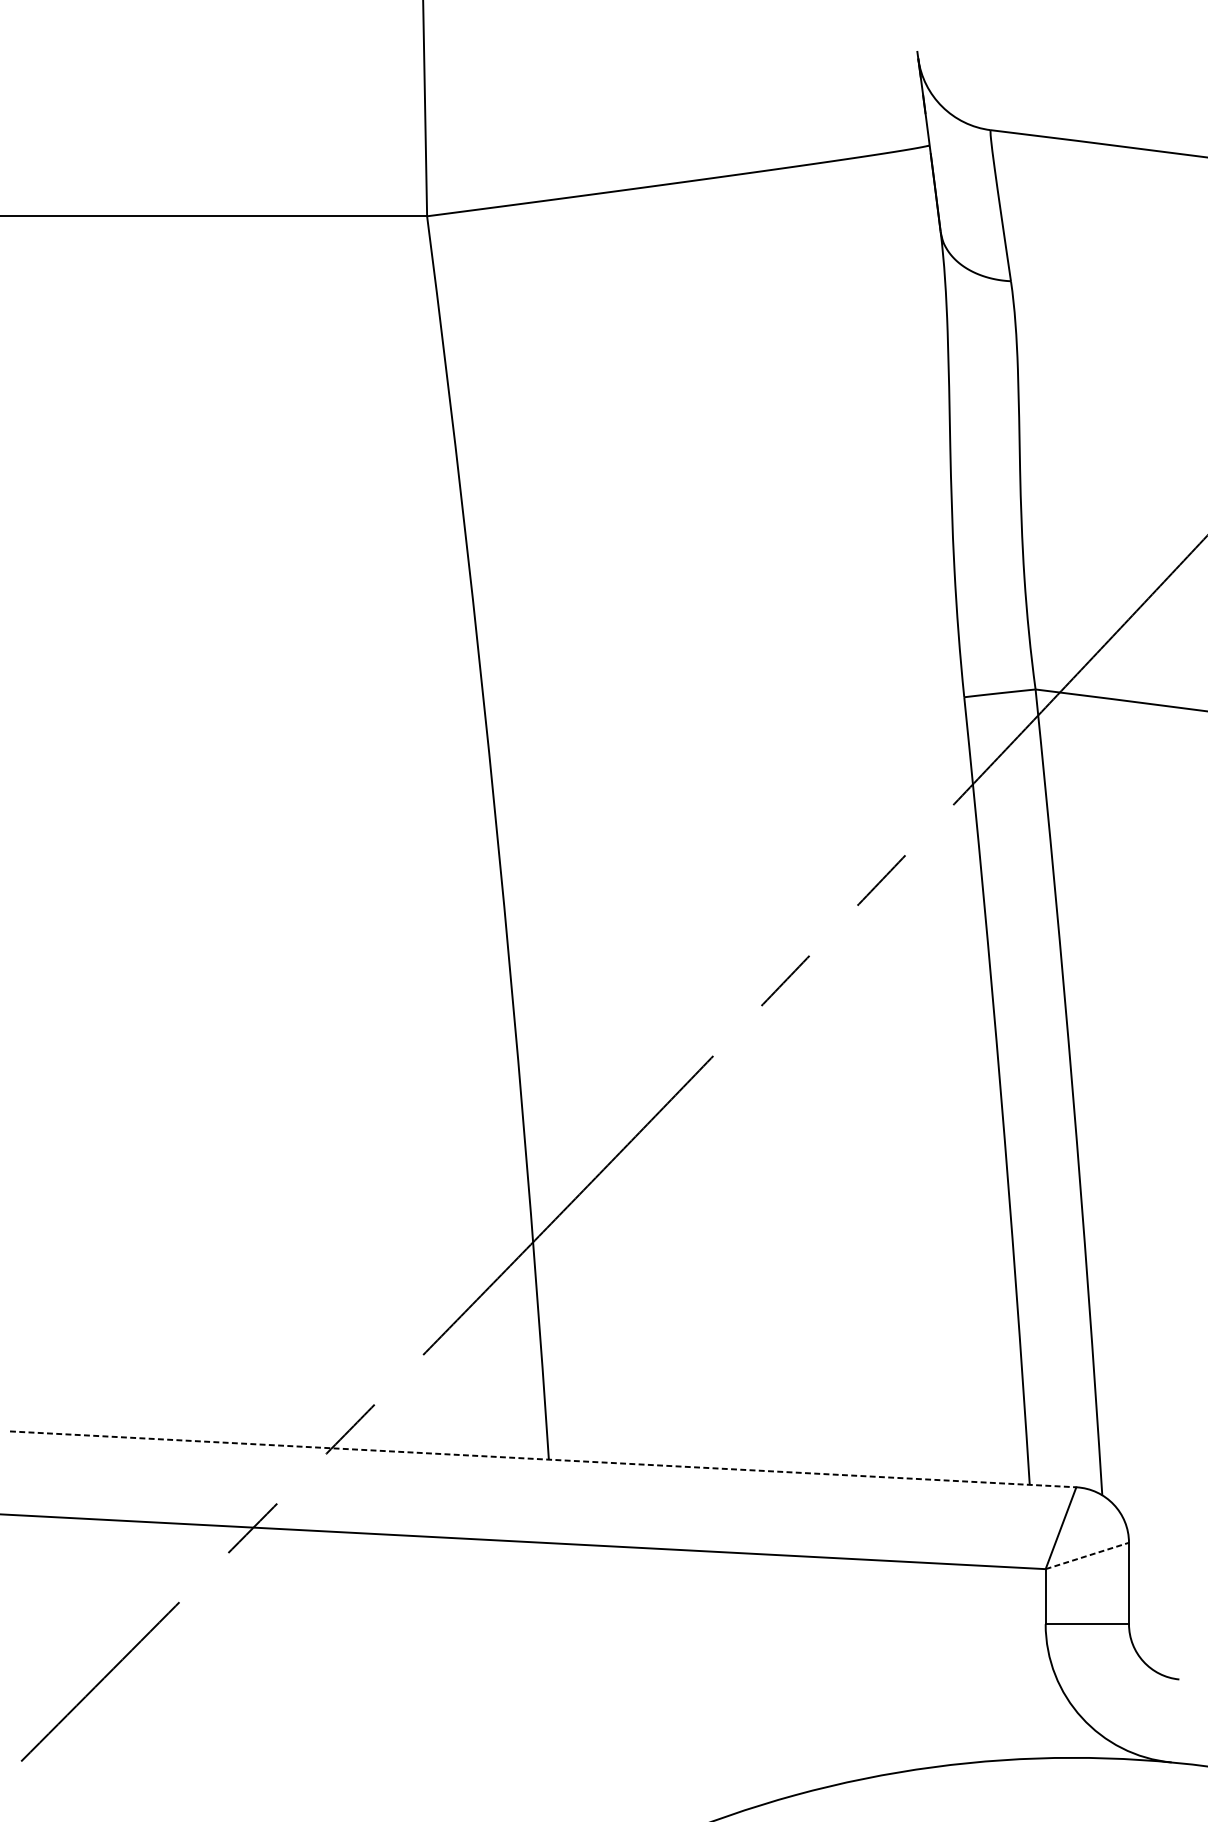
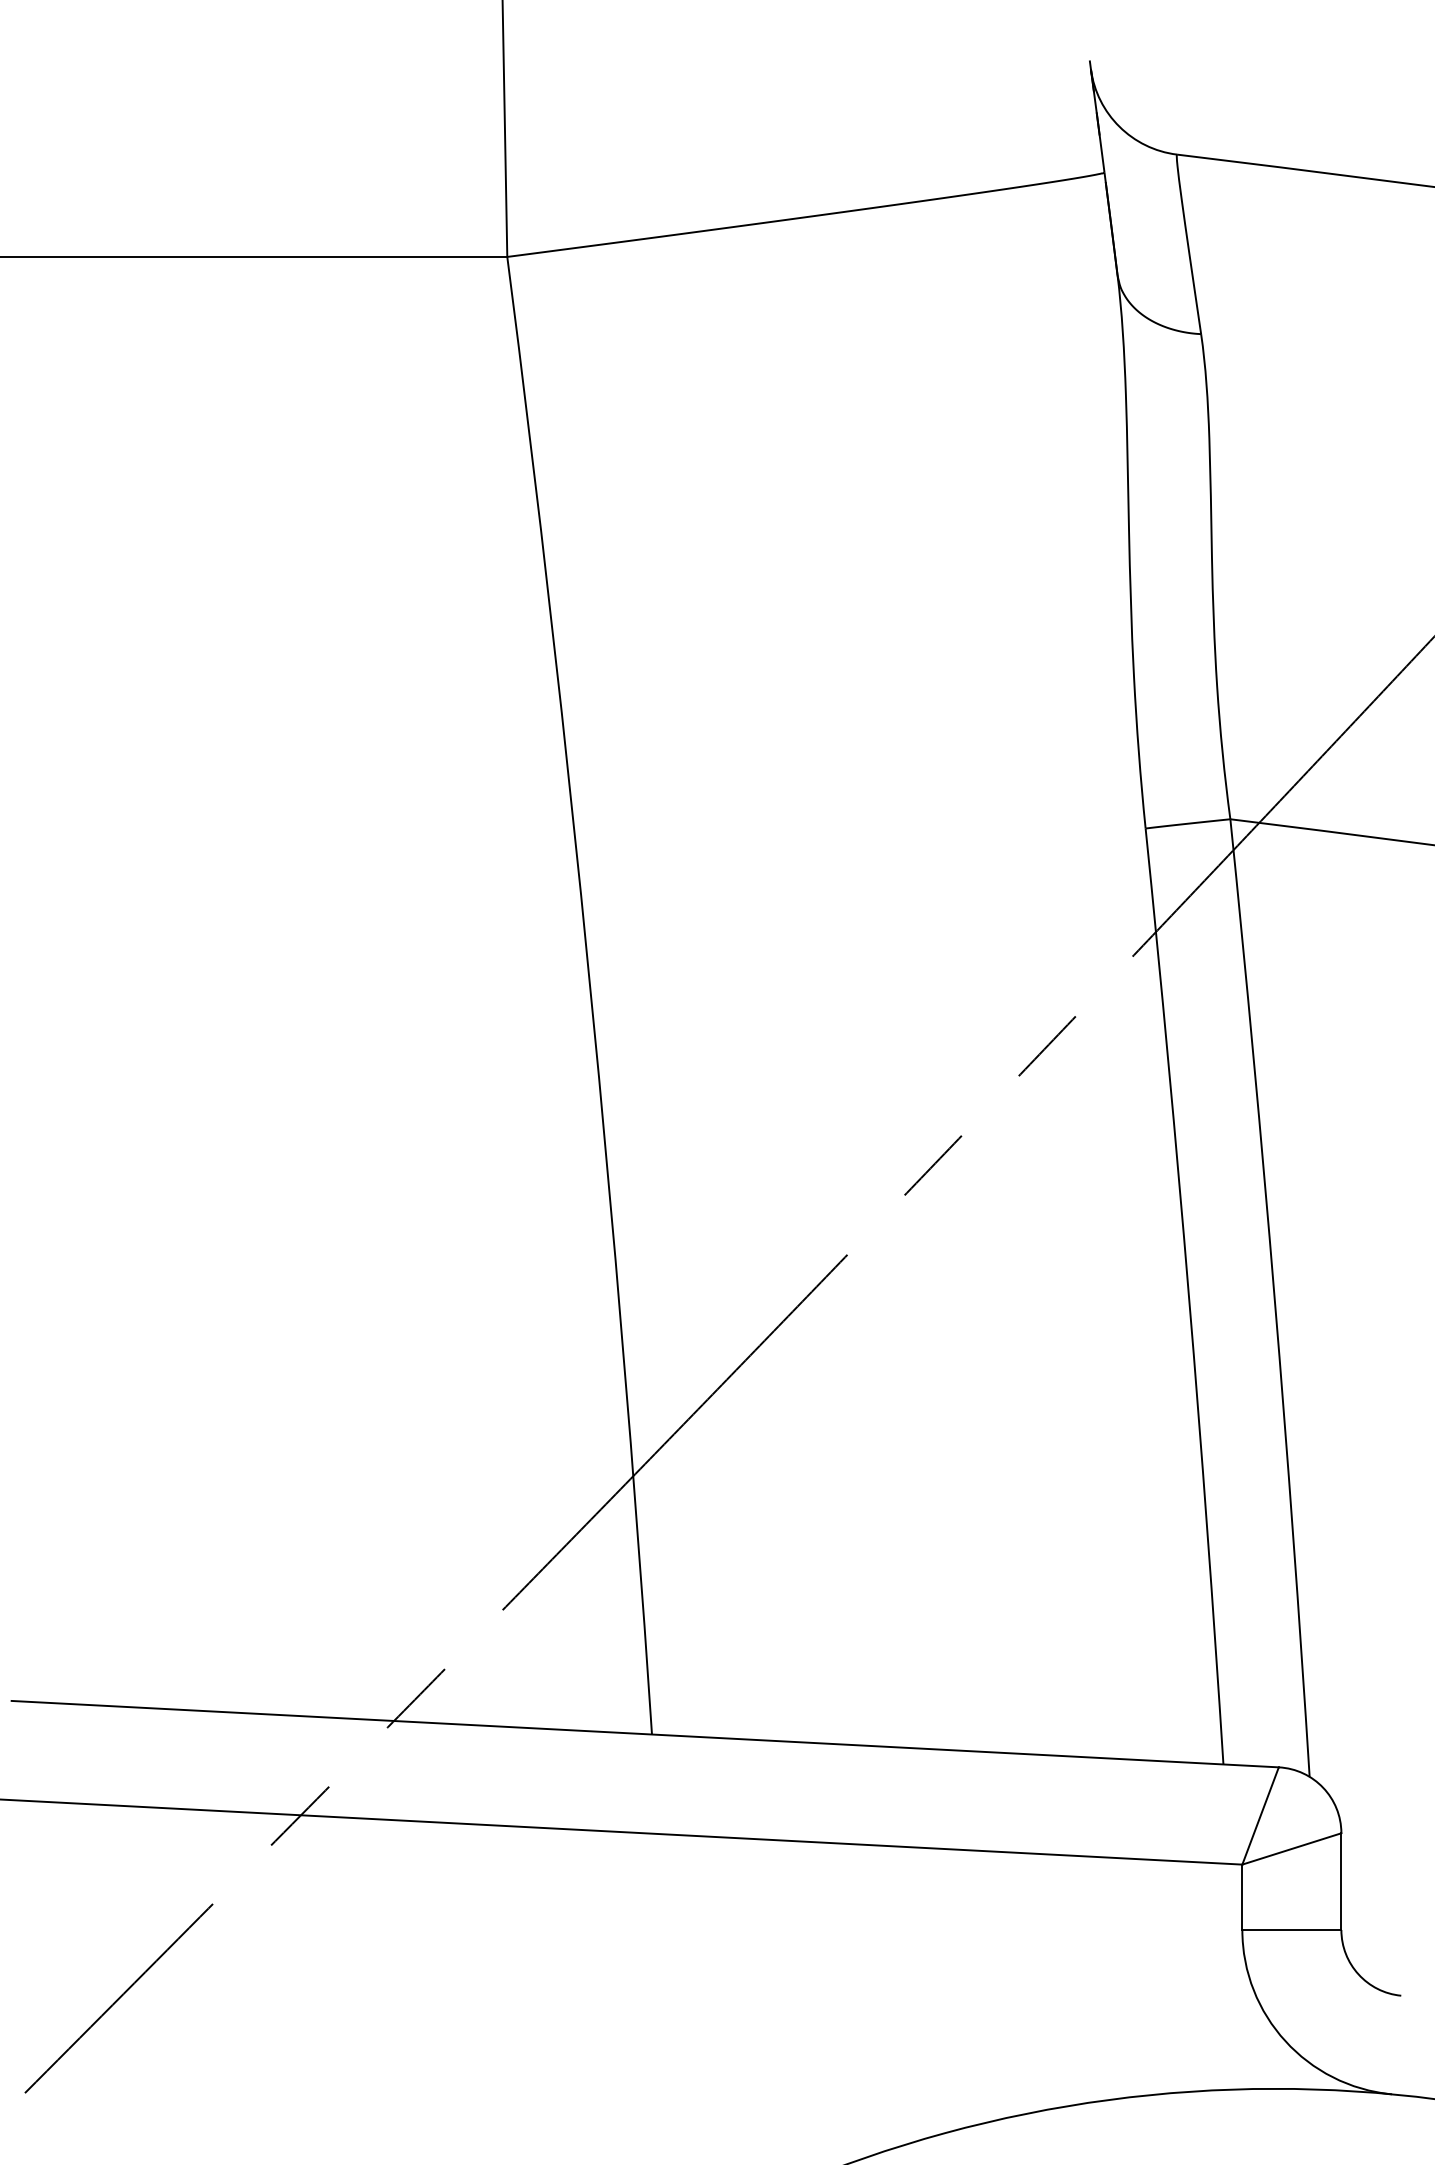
line: (543, 1459) -> (645, 1734), dashed -> solid
line: (1087, 1555) -> (1291, 1848), dashed -> solid

